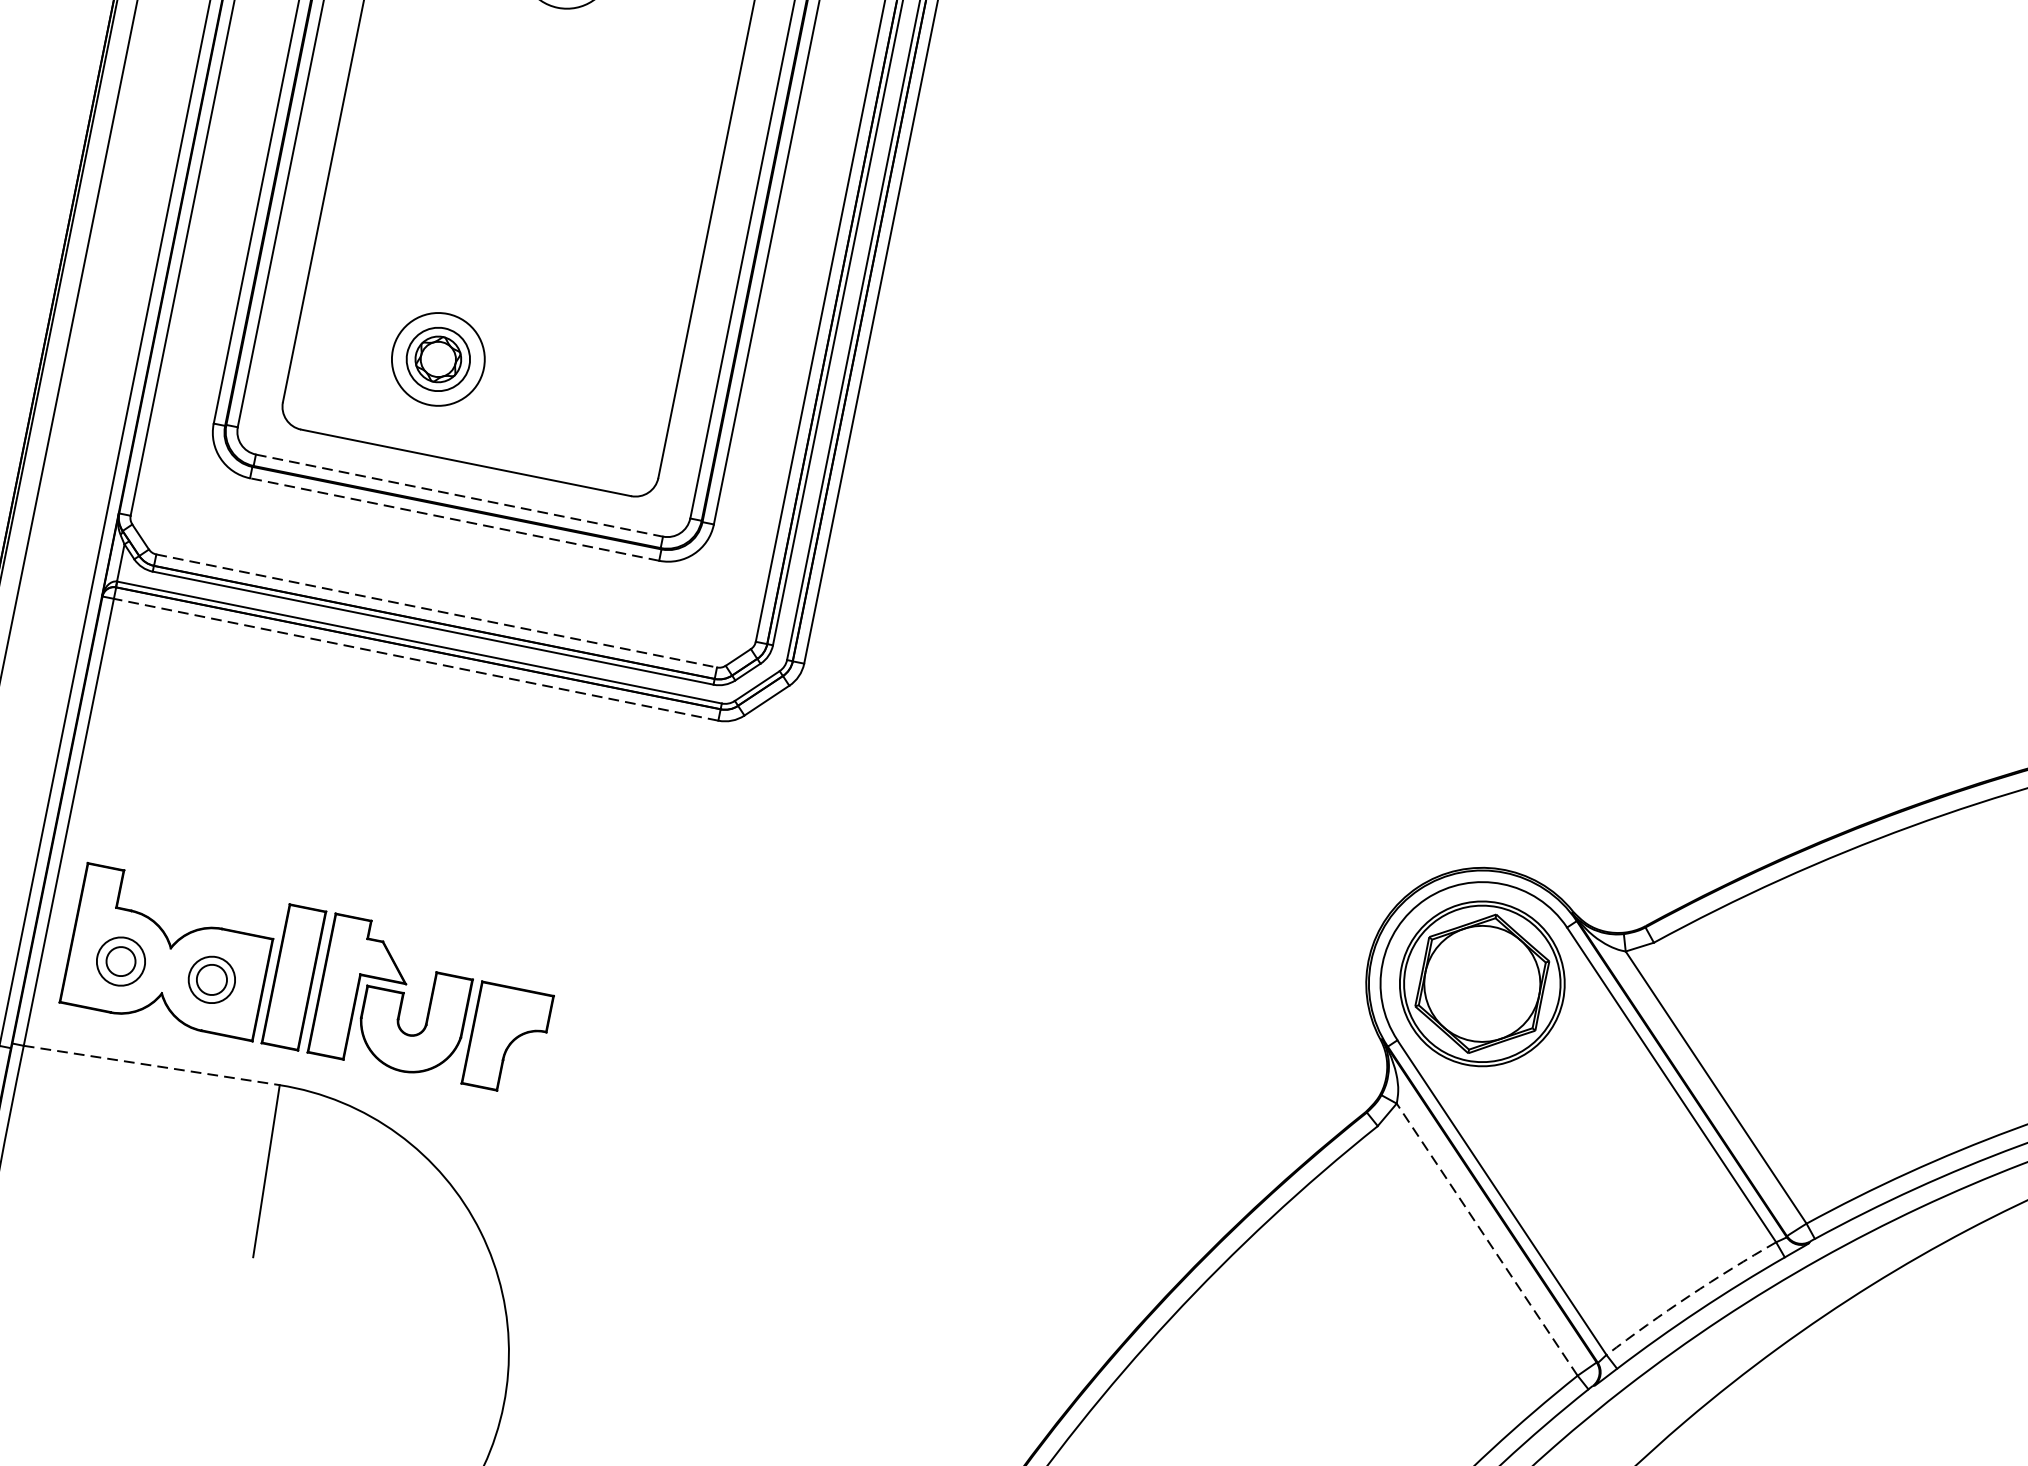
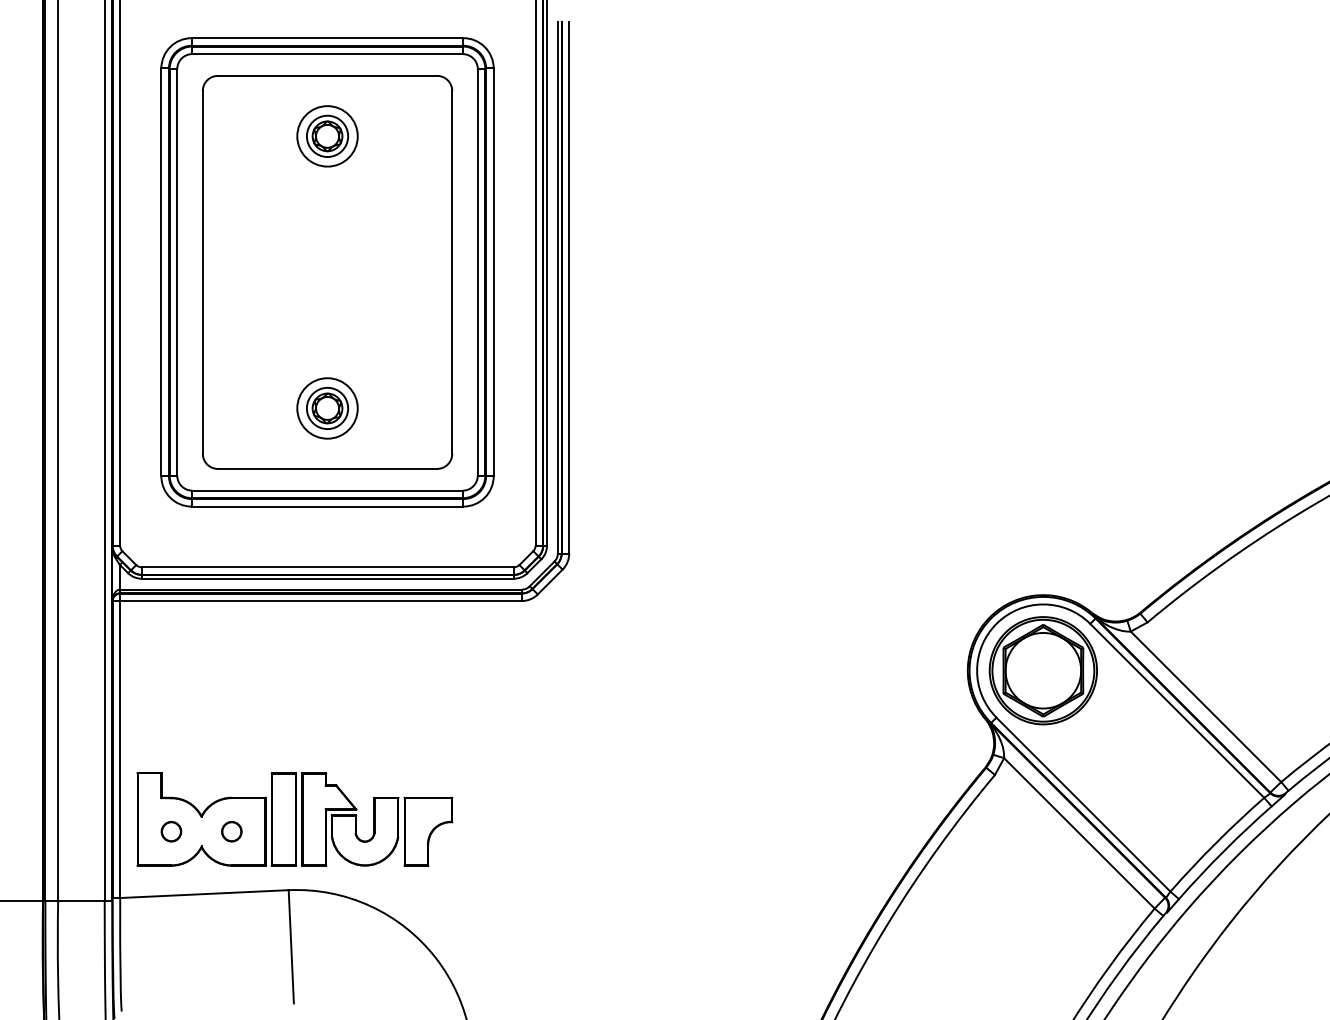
part: (438, 359) -> (327, 408), moved
line: (460, 495) -> (328, 490), dashed -> solid
line: (454, 519) -> (327, 506), dashed -> solid
line: (437, 611) -> (328, 567), dashed -> solid
line: (416, 660) -> (321, 601), dashed -> solid
circle: (121, 961) -> (171, 831), size x0.62
circle: (211, 979) -> (231, 831), size x0.62
line: (151, 1066) -> (204, 894), dashed -> solid
line: (1487, 1239) -> (1079, 833), dashed -> solid
arc: (1688, 1296) -> (1215, 843), dashed -> solid

